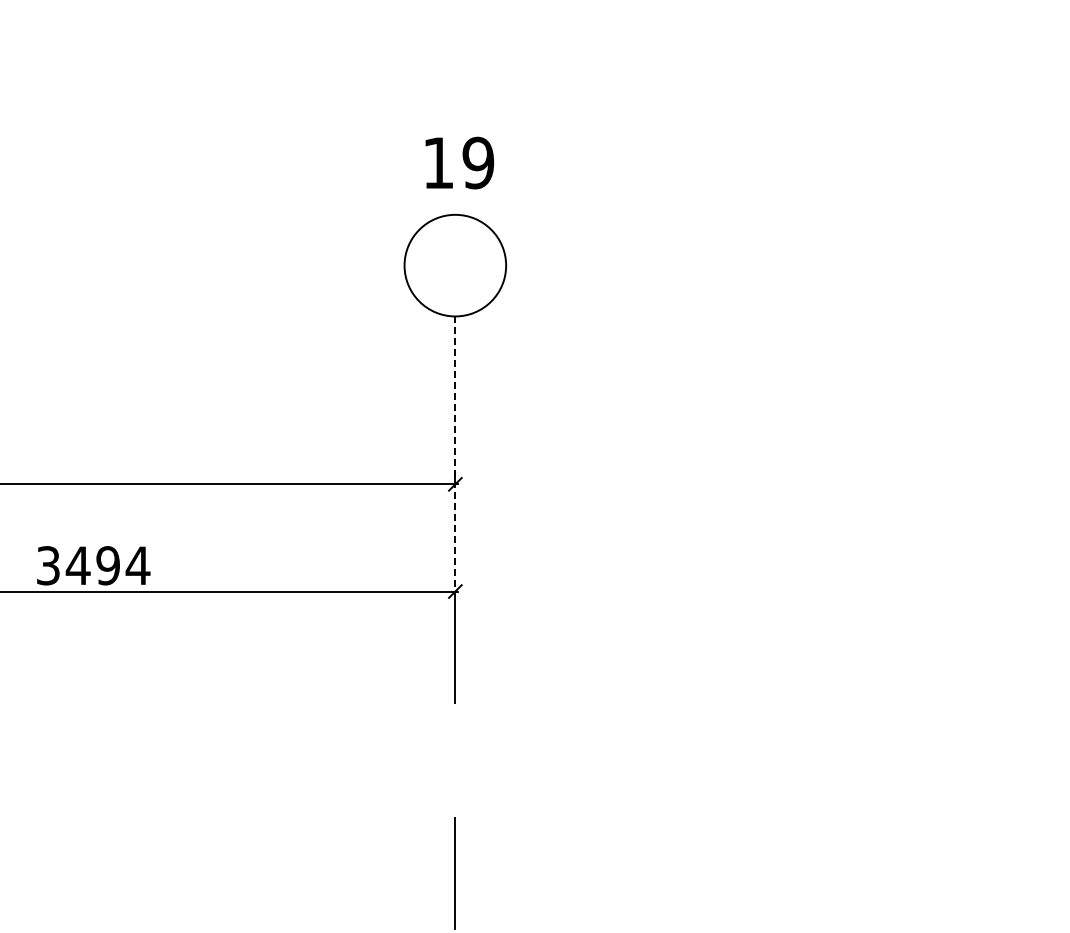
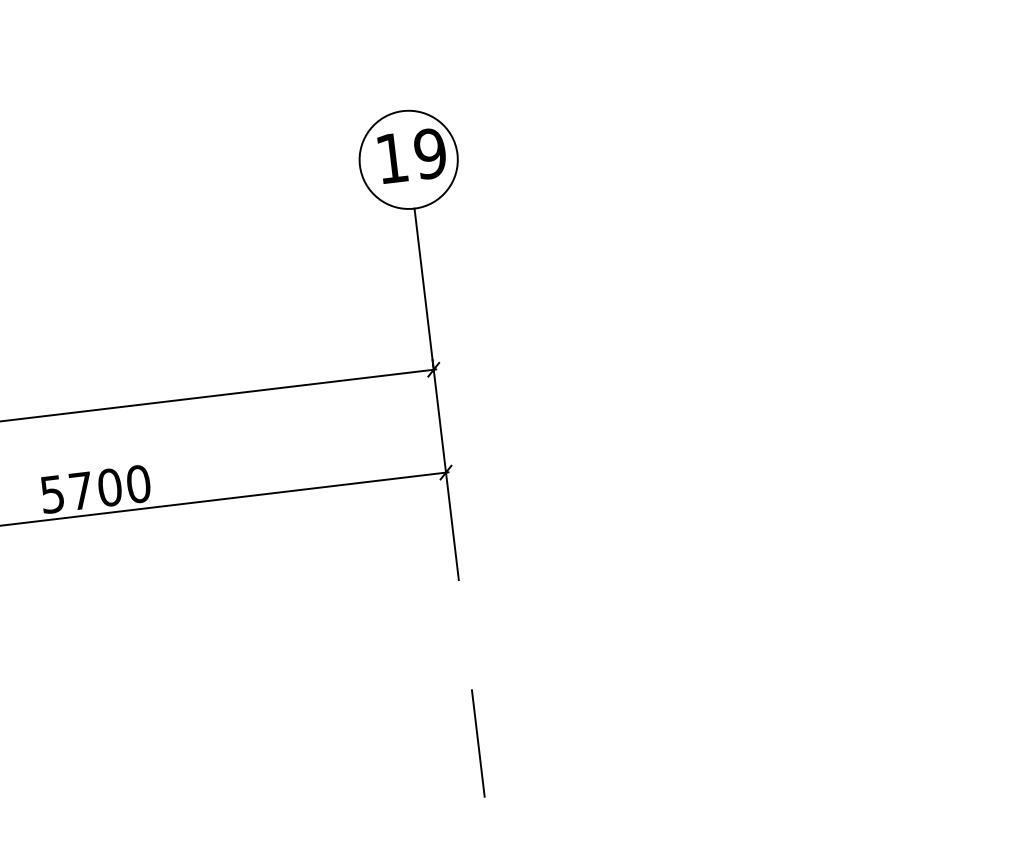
text: (459, 162) -> (412, 155), moved
line: (455, 454) -> (430, 341), dashed -> solid
text: (94, 565) -> (96, 488), 3494 -> 5700

